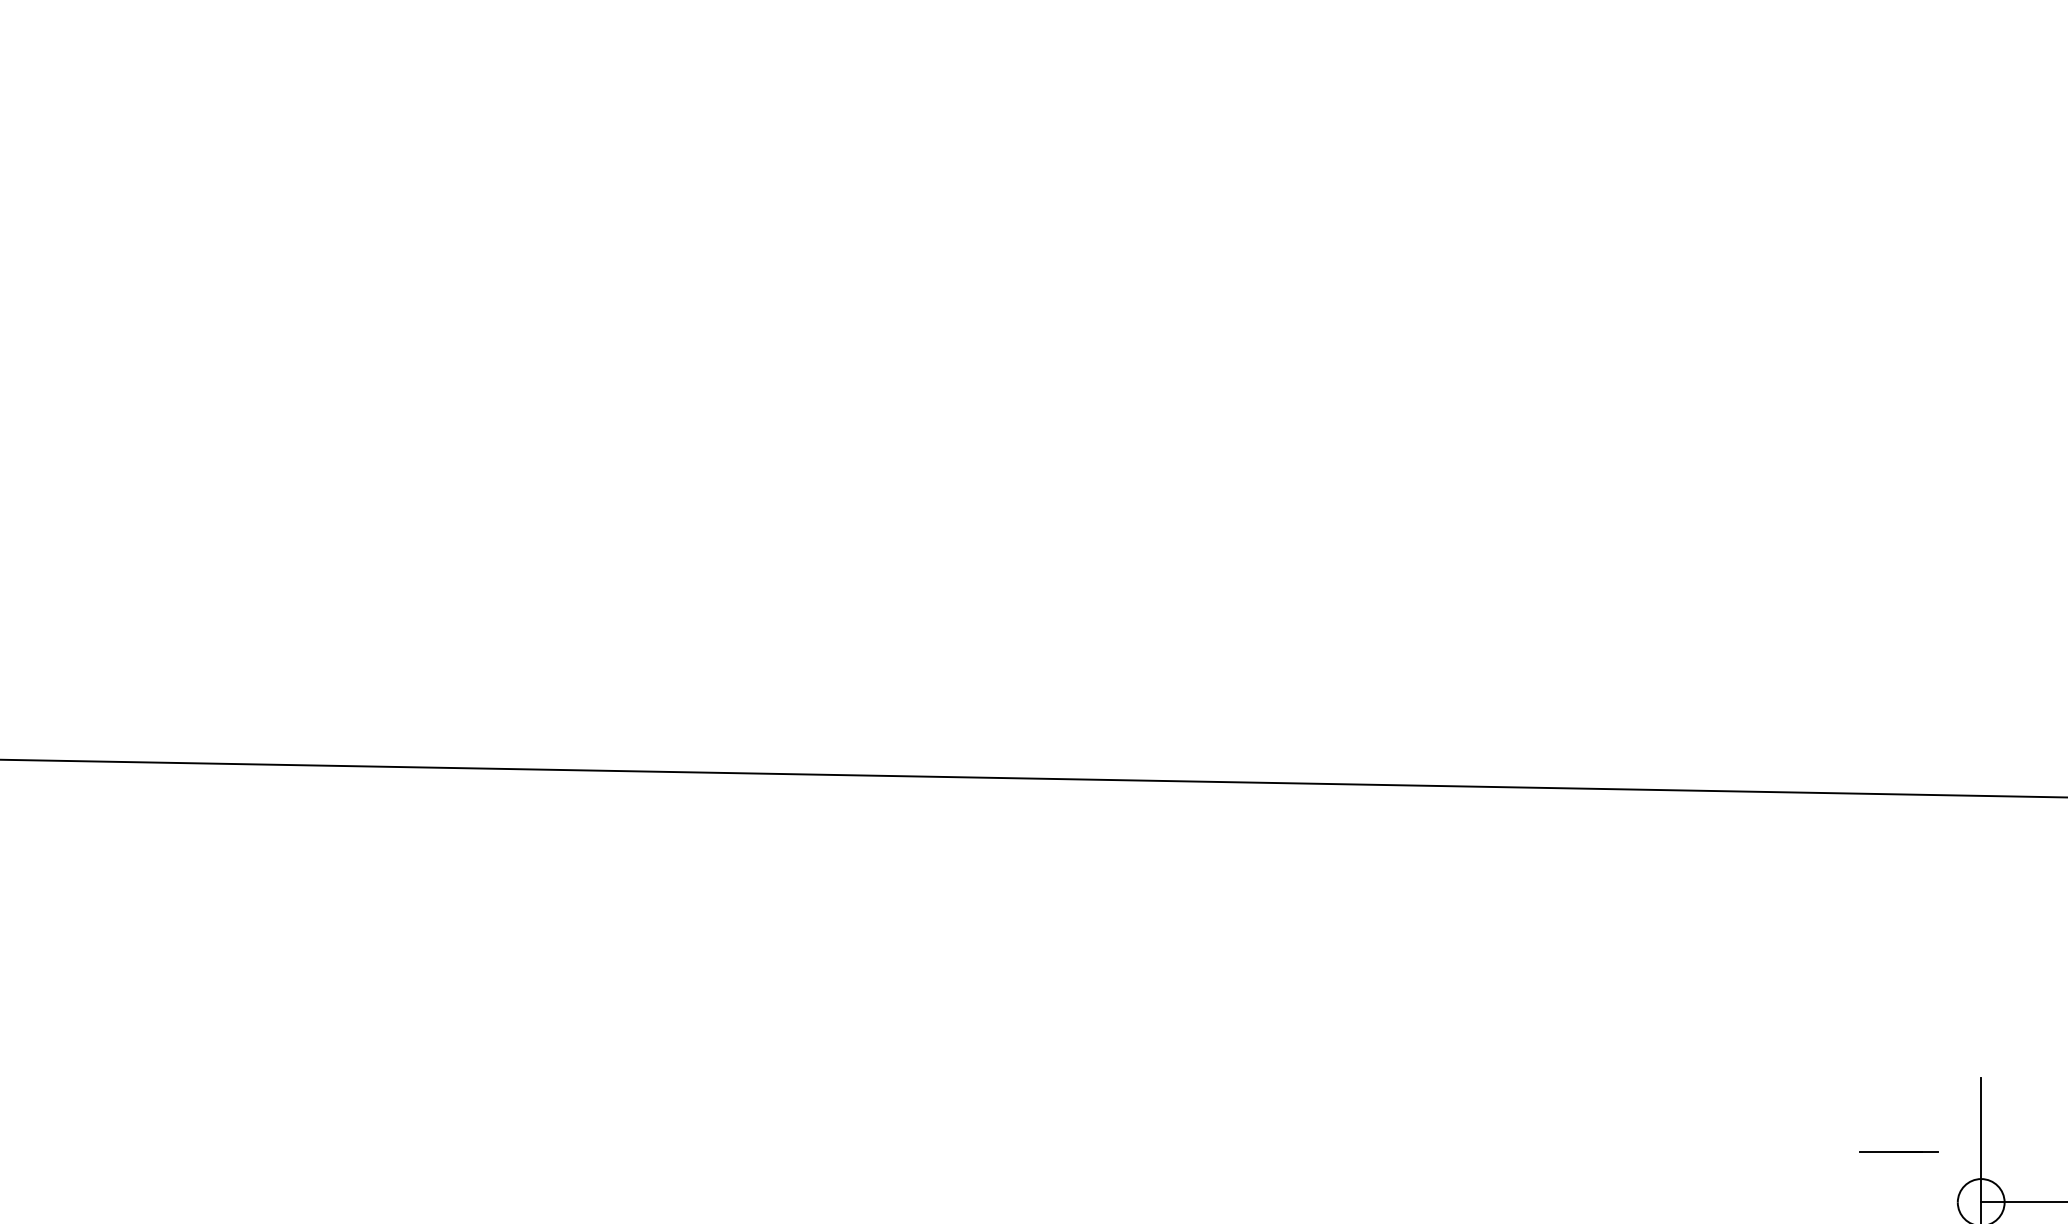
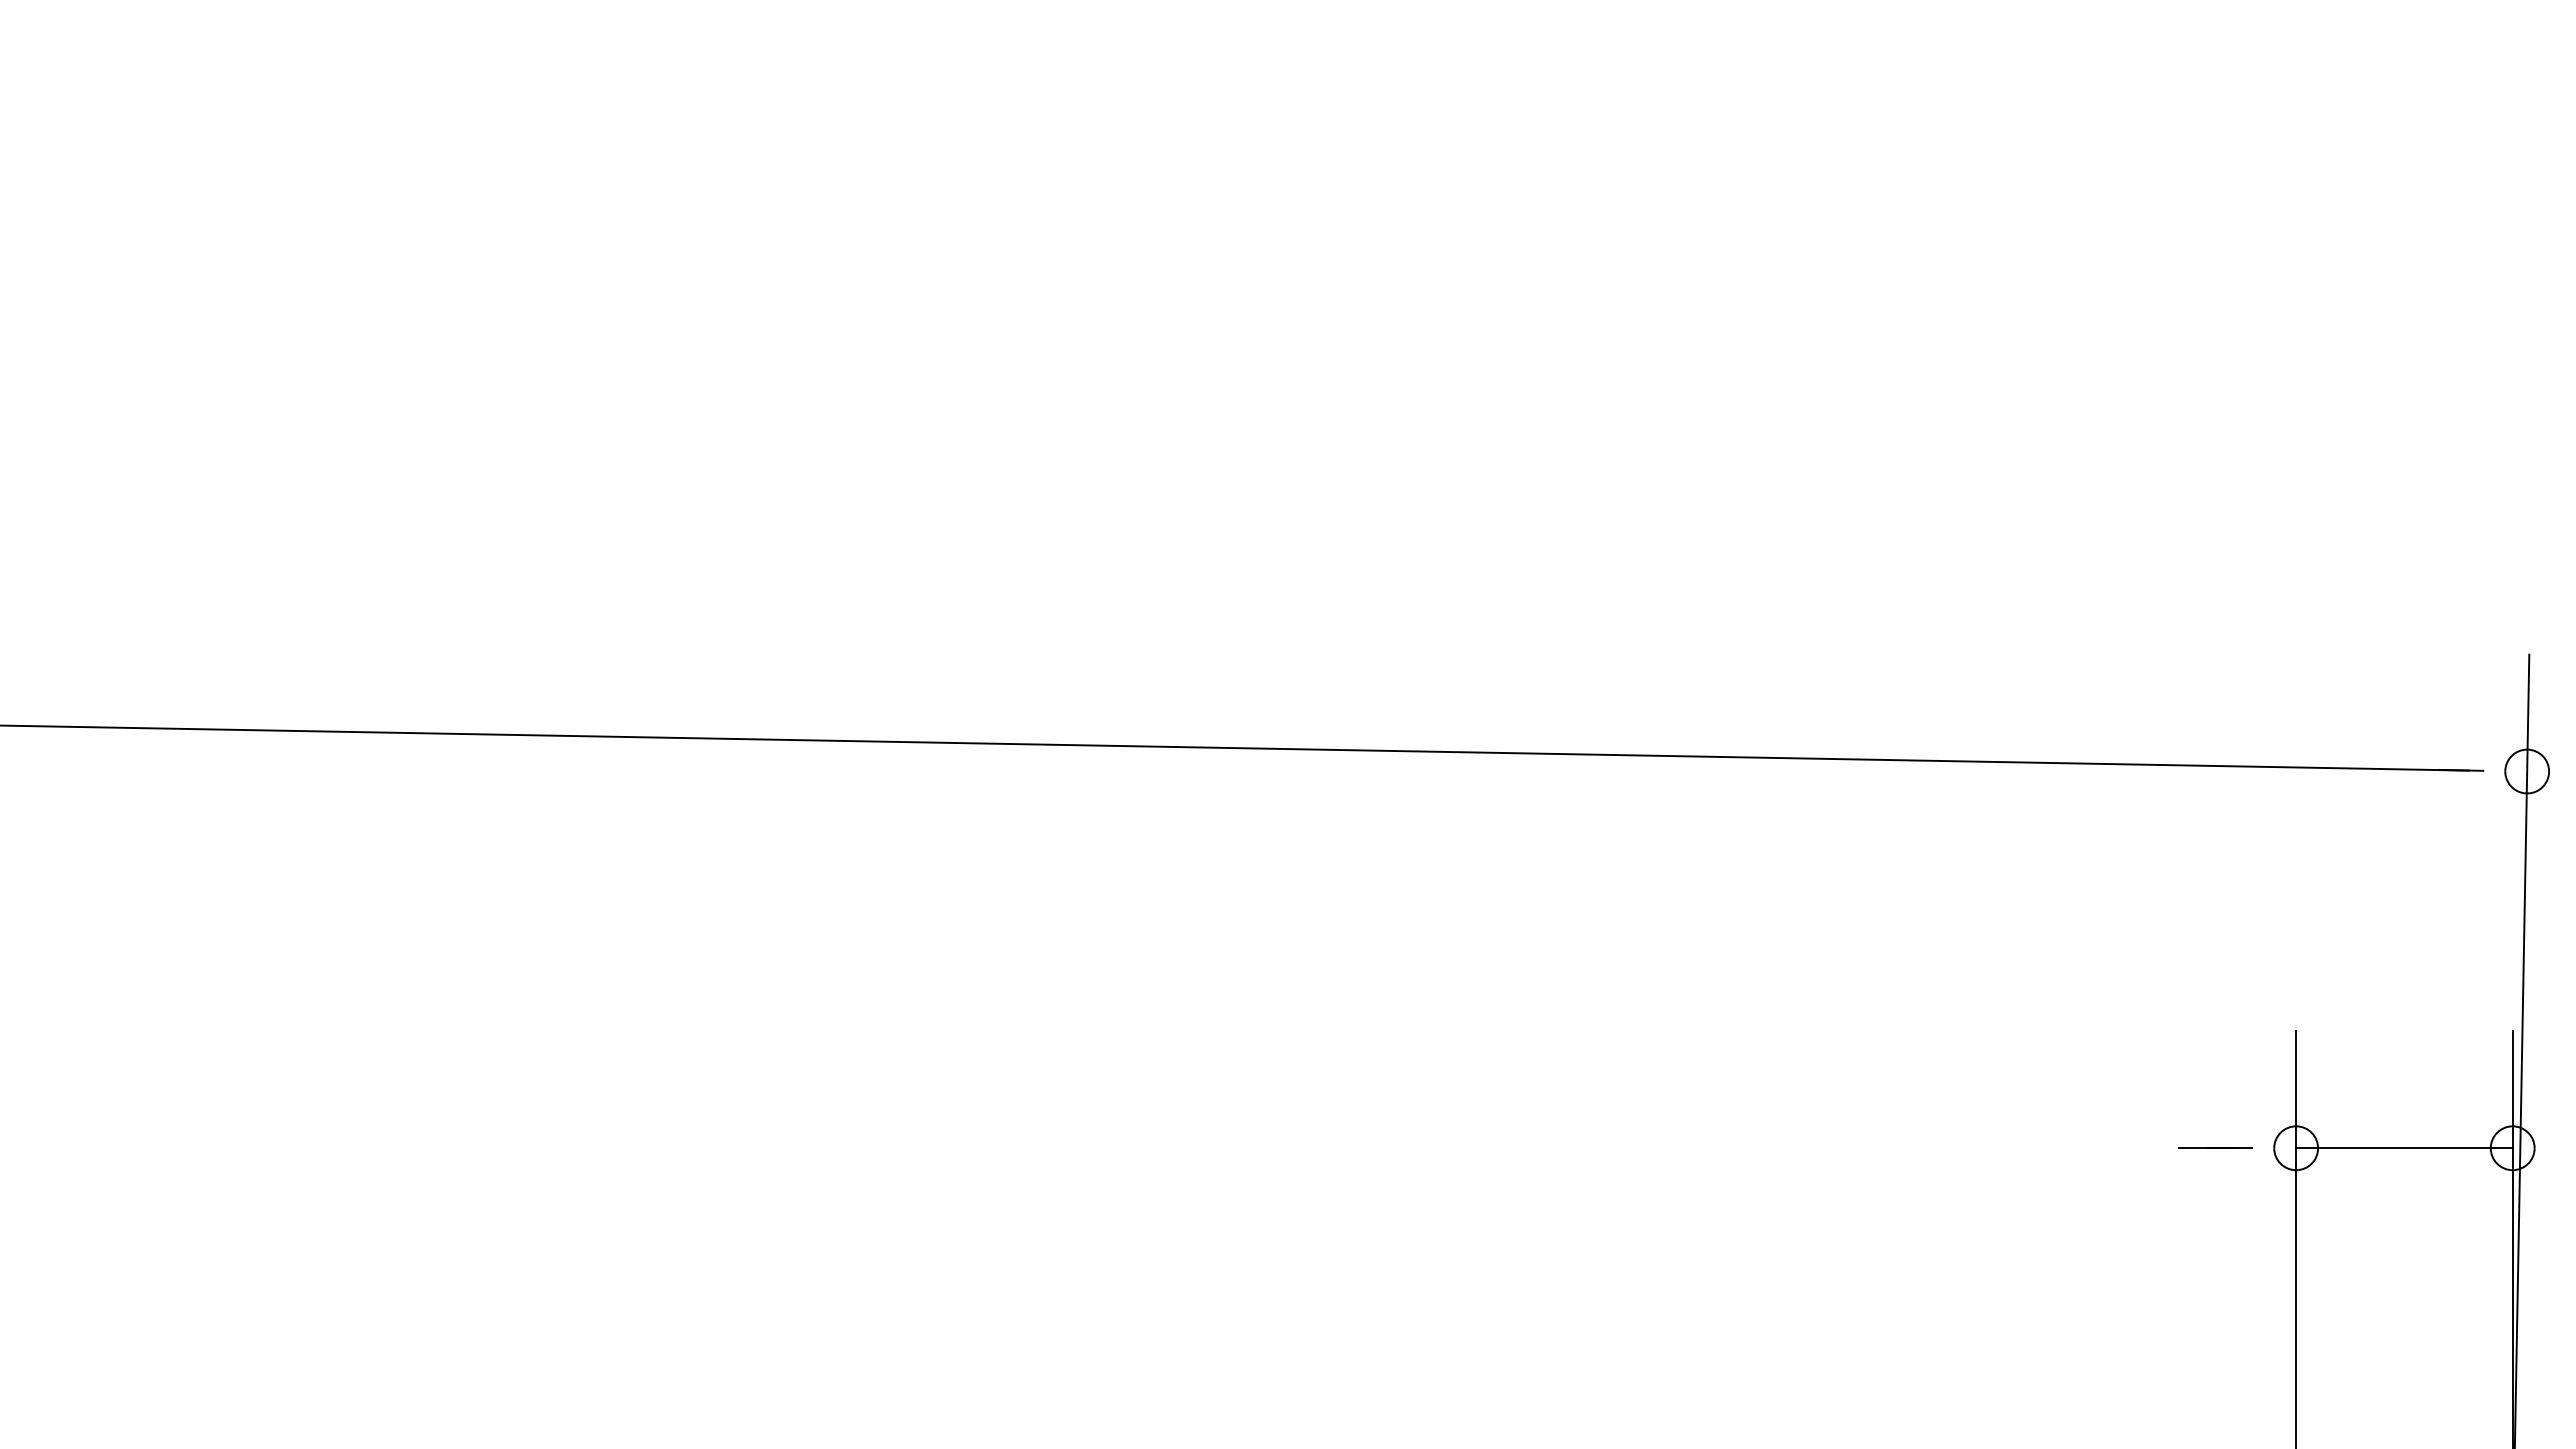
line: (1898, 1151) -> (2215, 1147), moved

